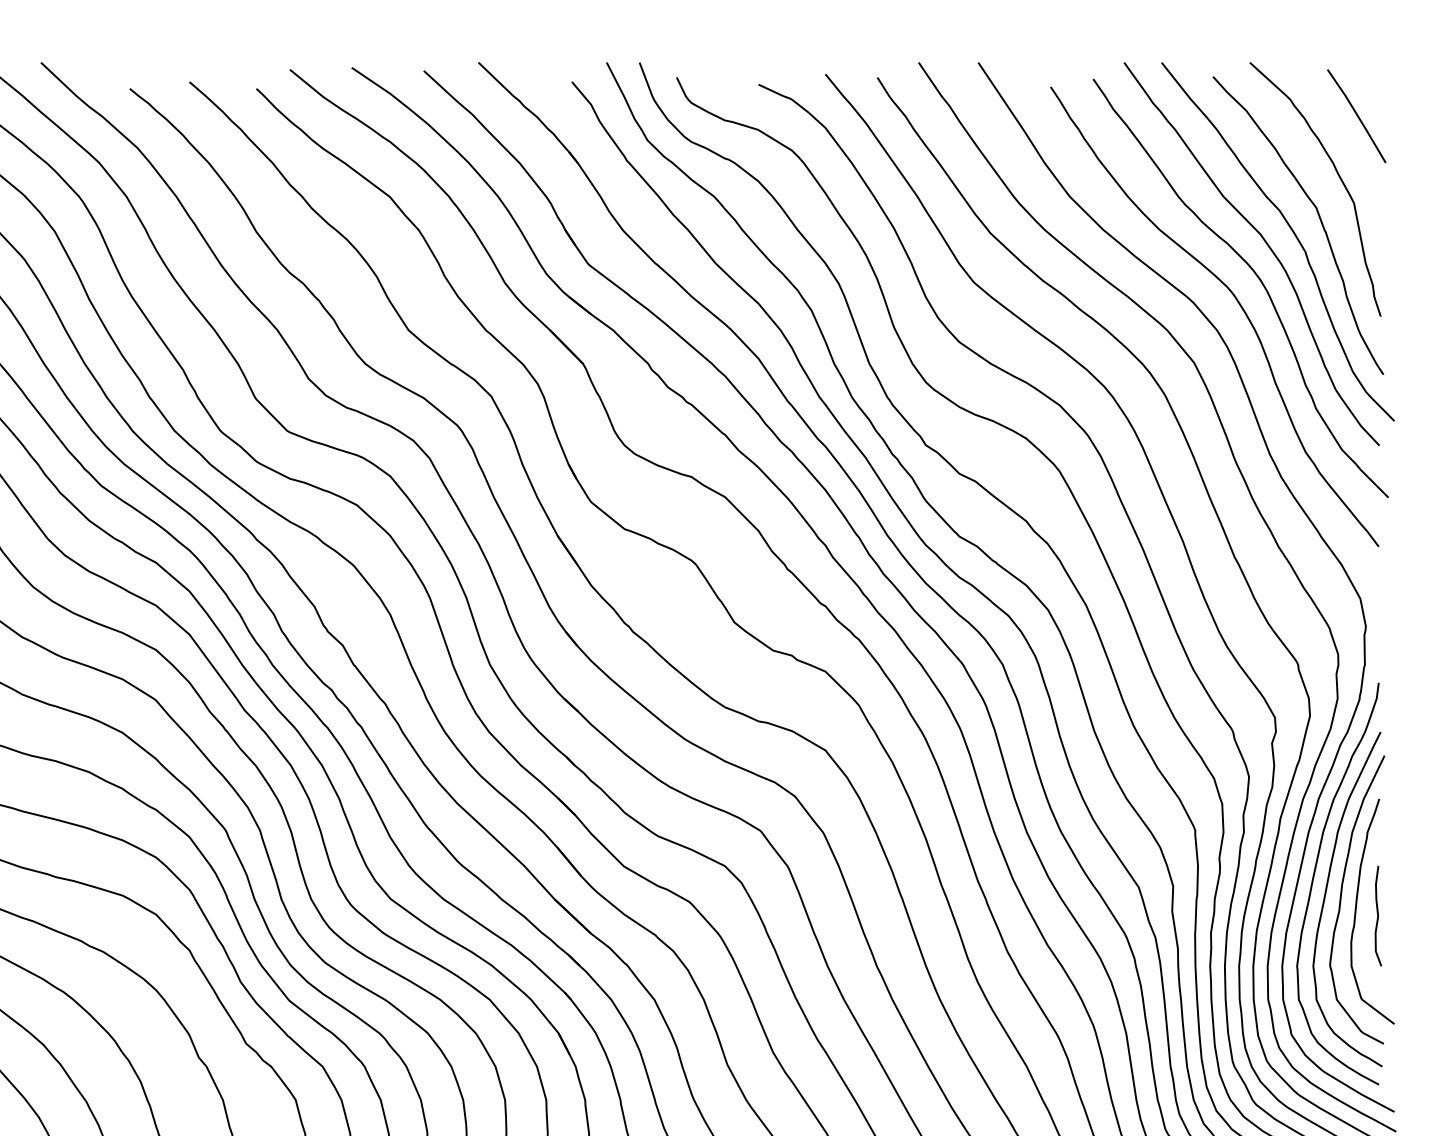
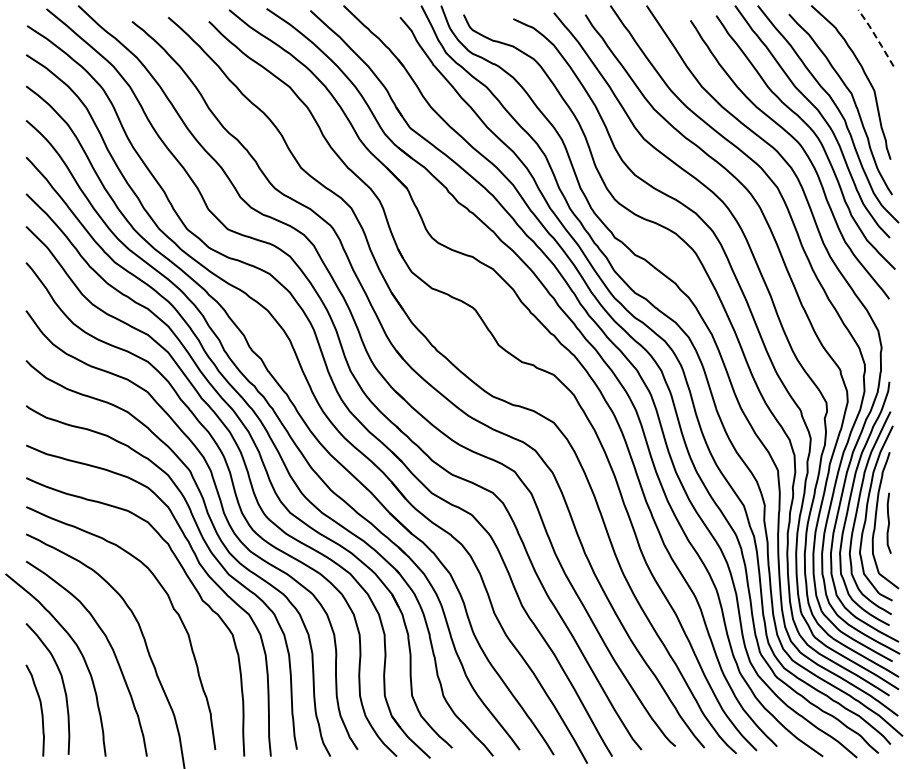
line: (1357, 115) -> (876, 37), solid -> dashed

